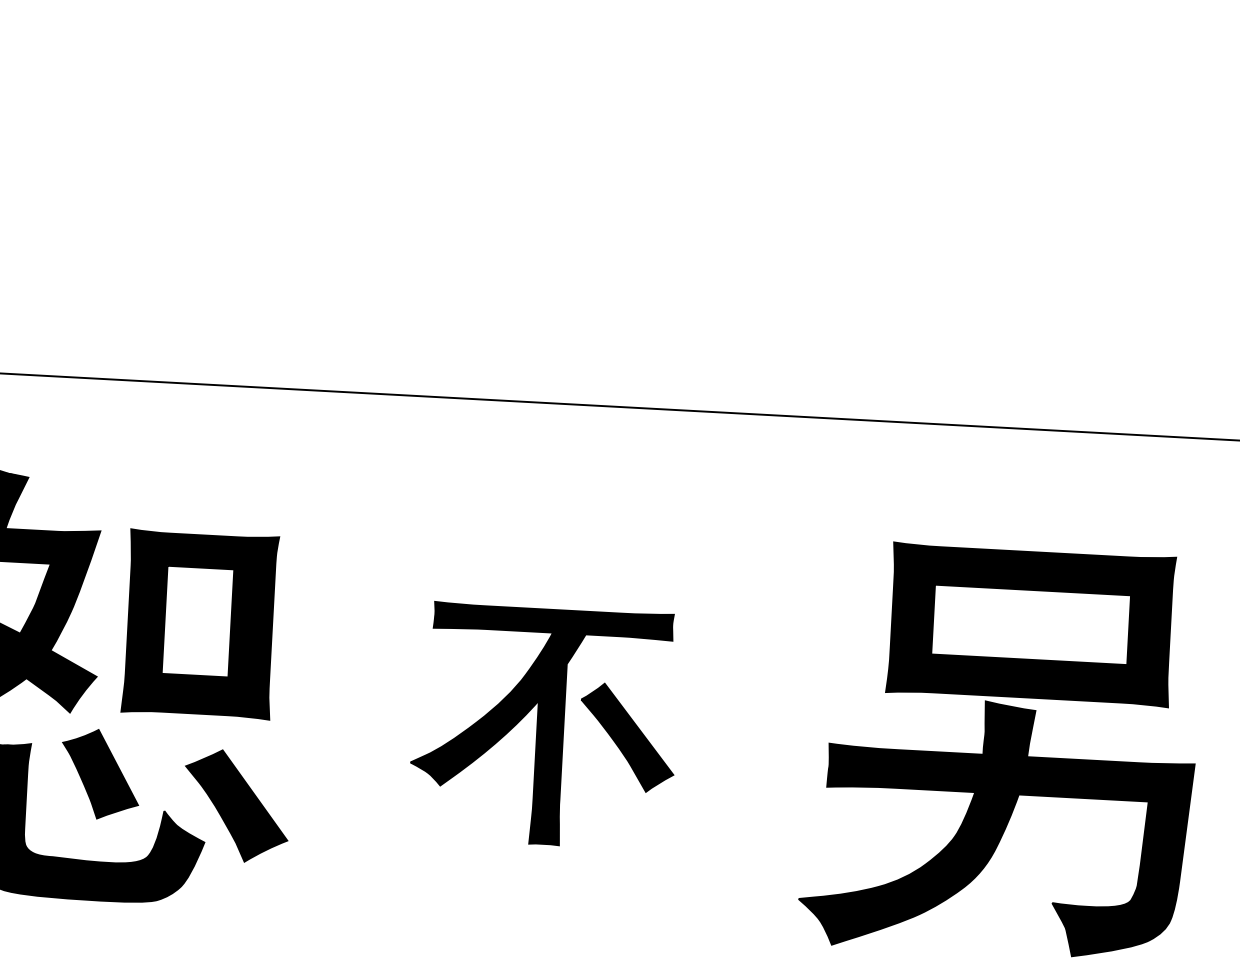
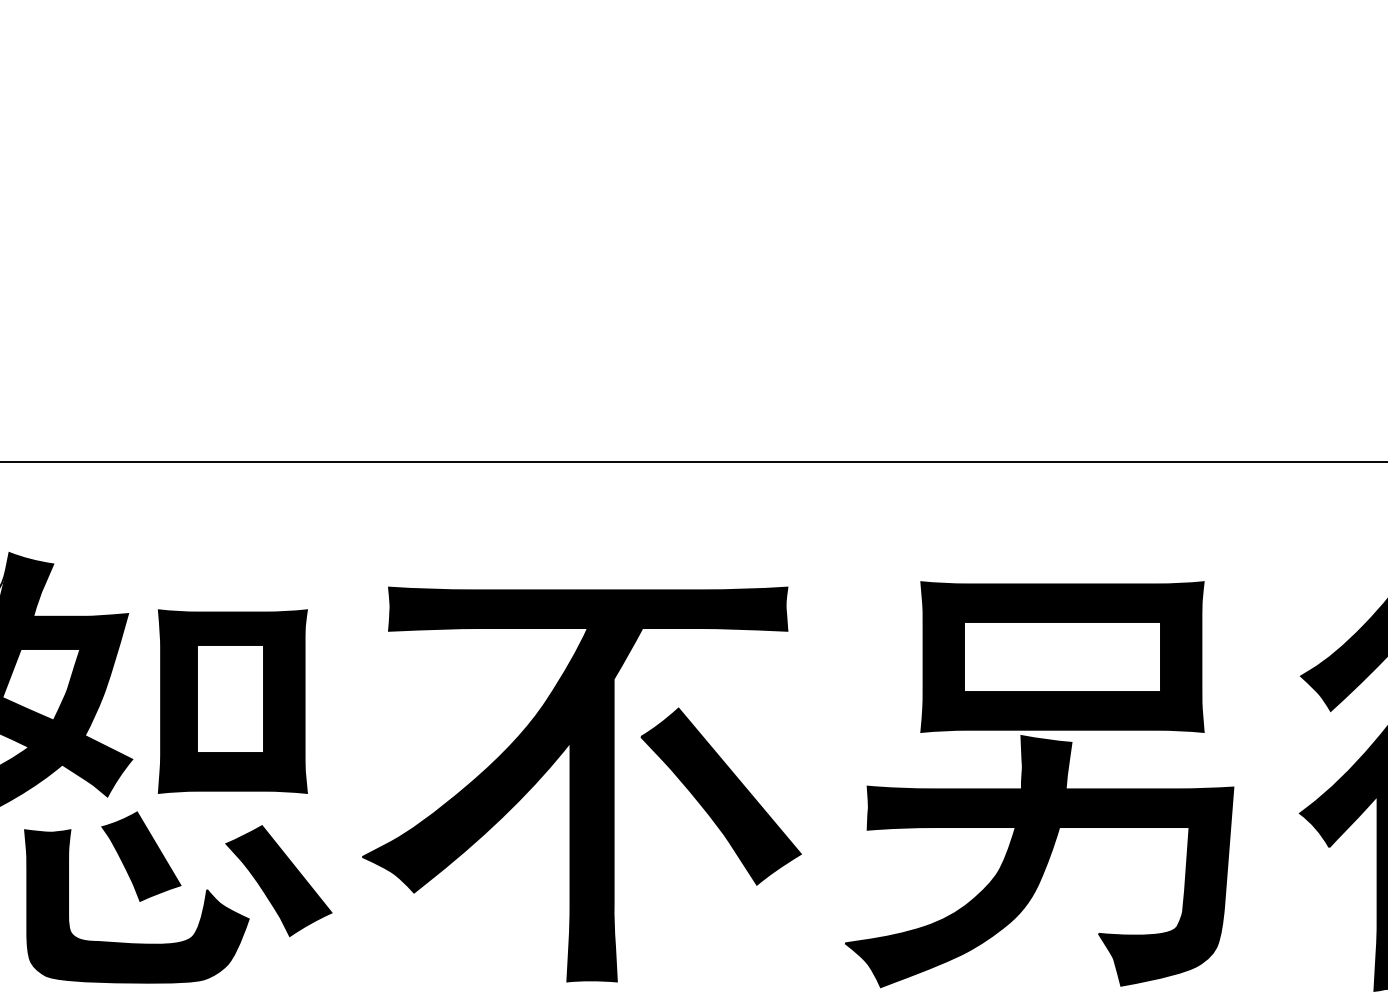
part: (543, 726) -> (581, 784), size x1.67

